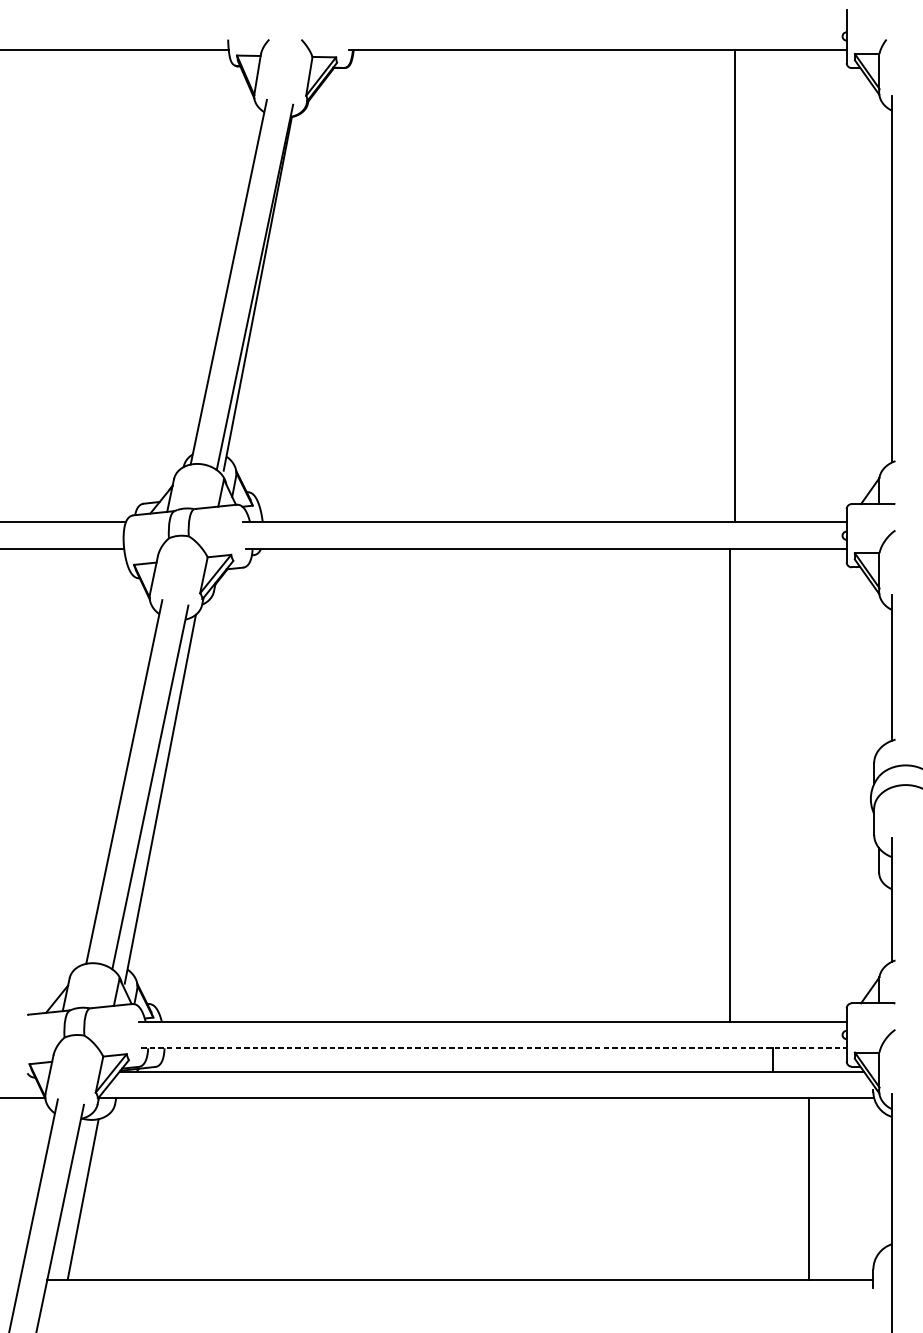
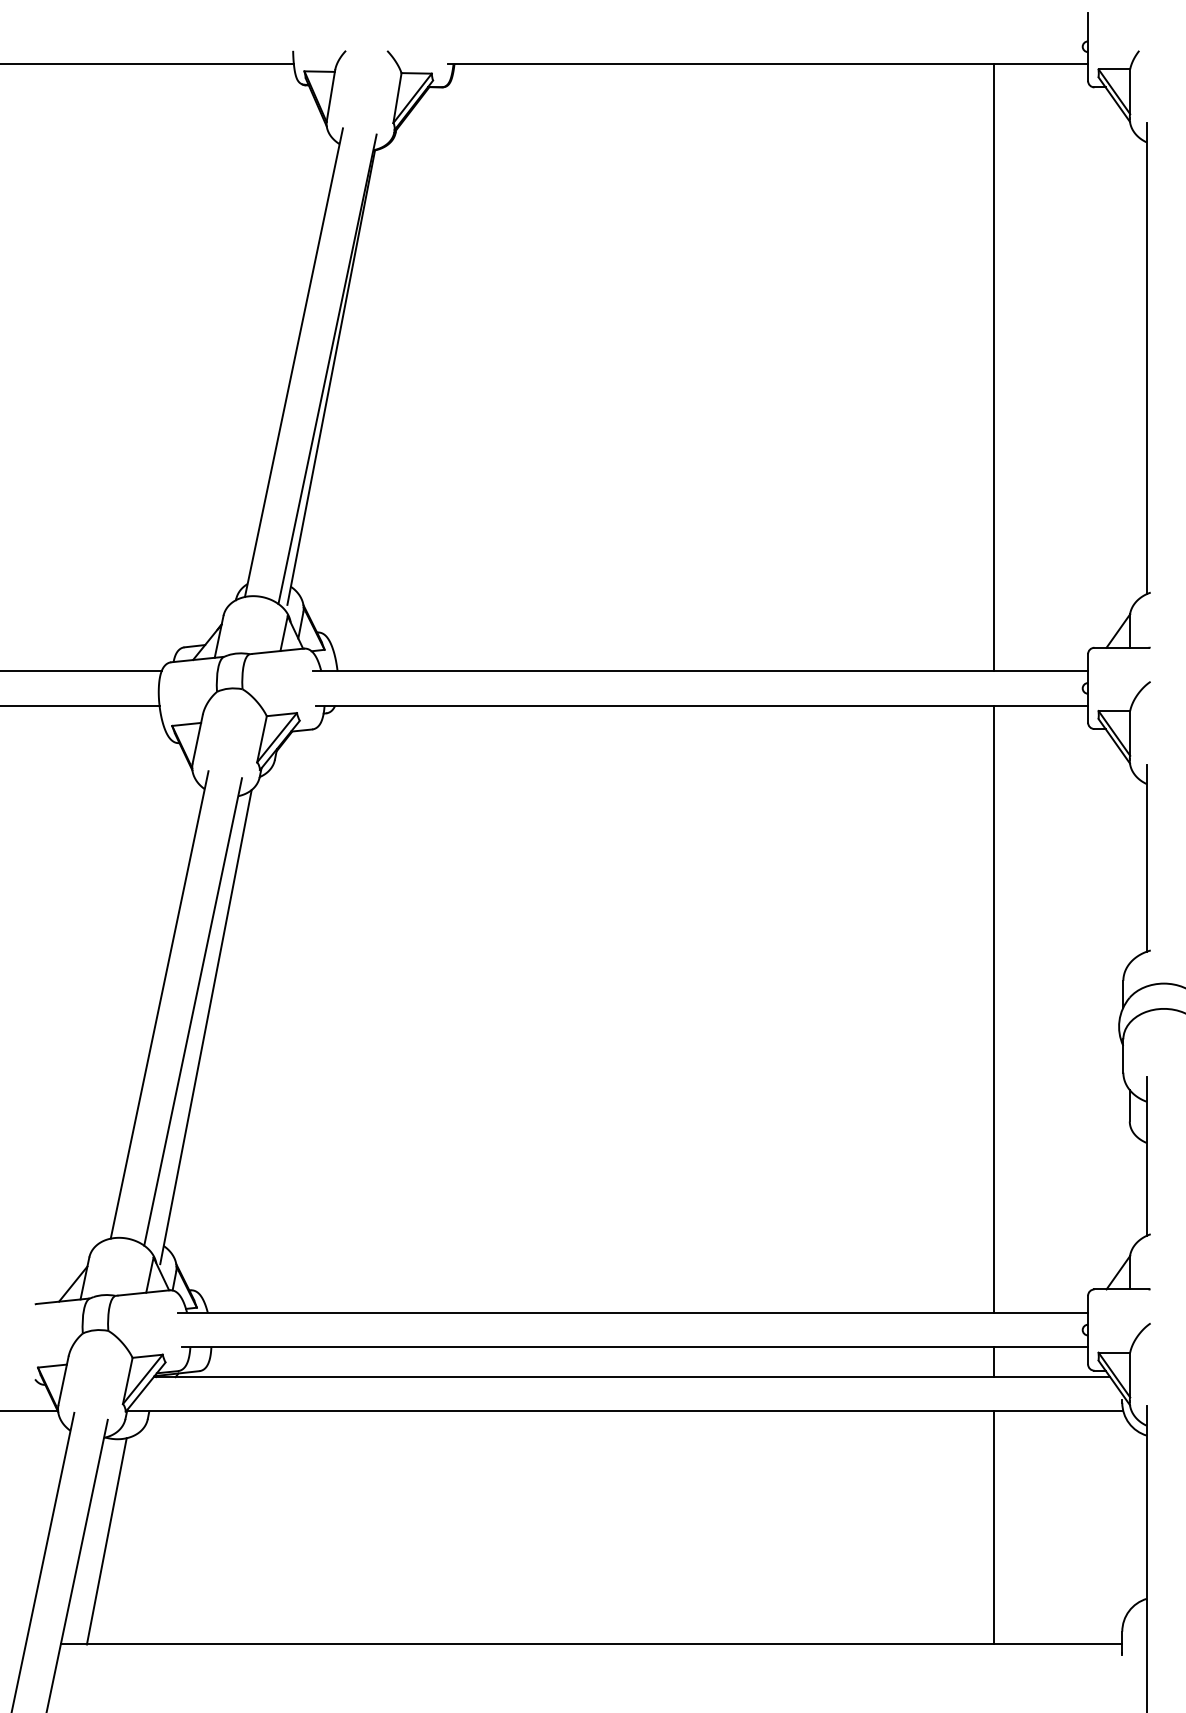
line: (734, 286) -> (993, 367), moved
line: (729, 784) -> (993, 1008), moved
line: (494, 1048) -> (635, 1347), dashed -> solid
line: (808, 1188) -> (993, 1527), moved

